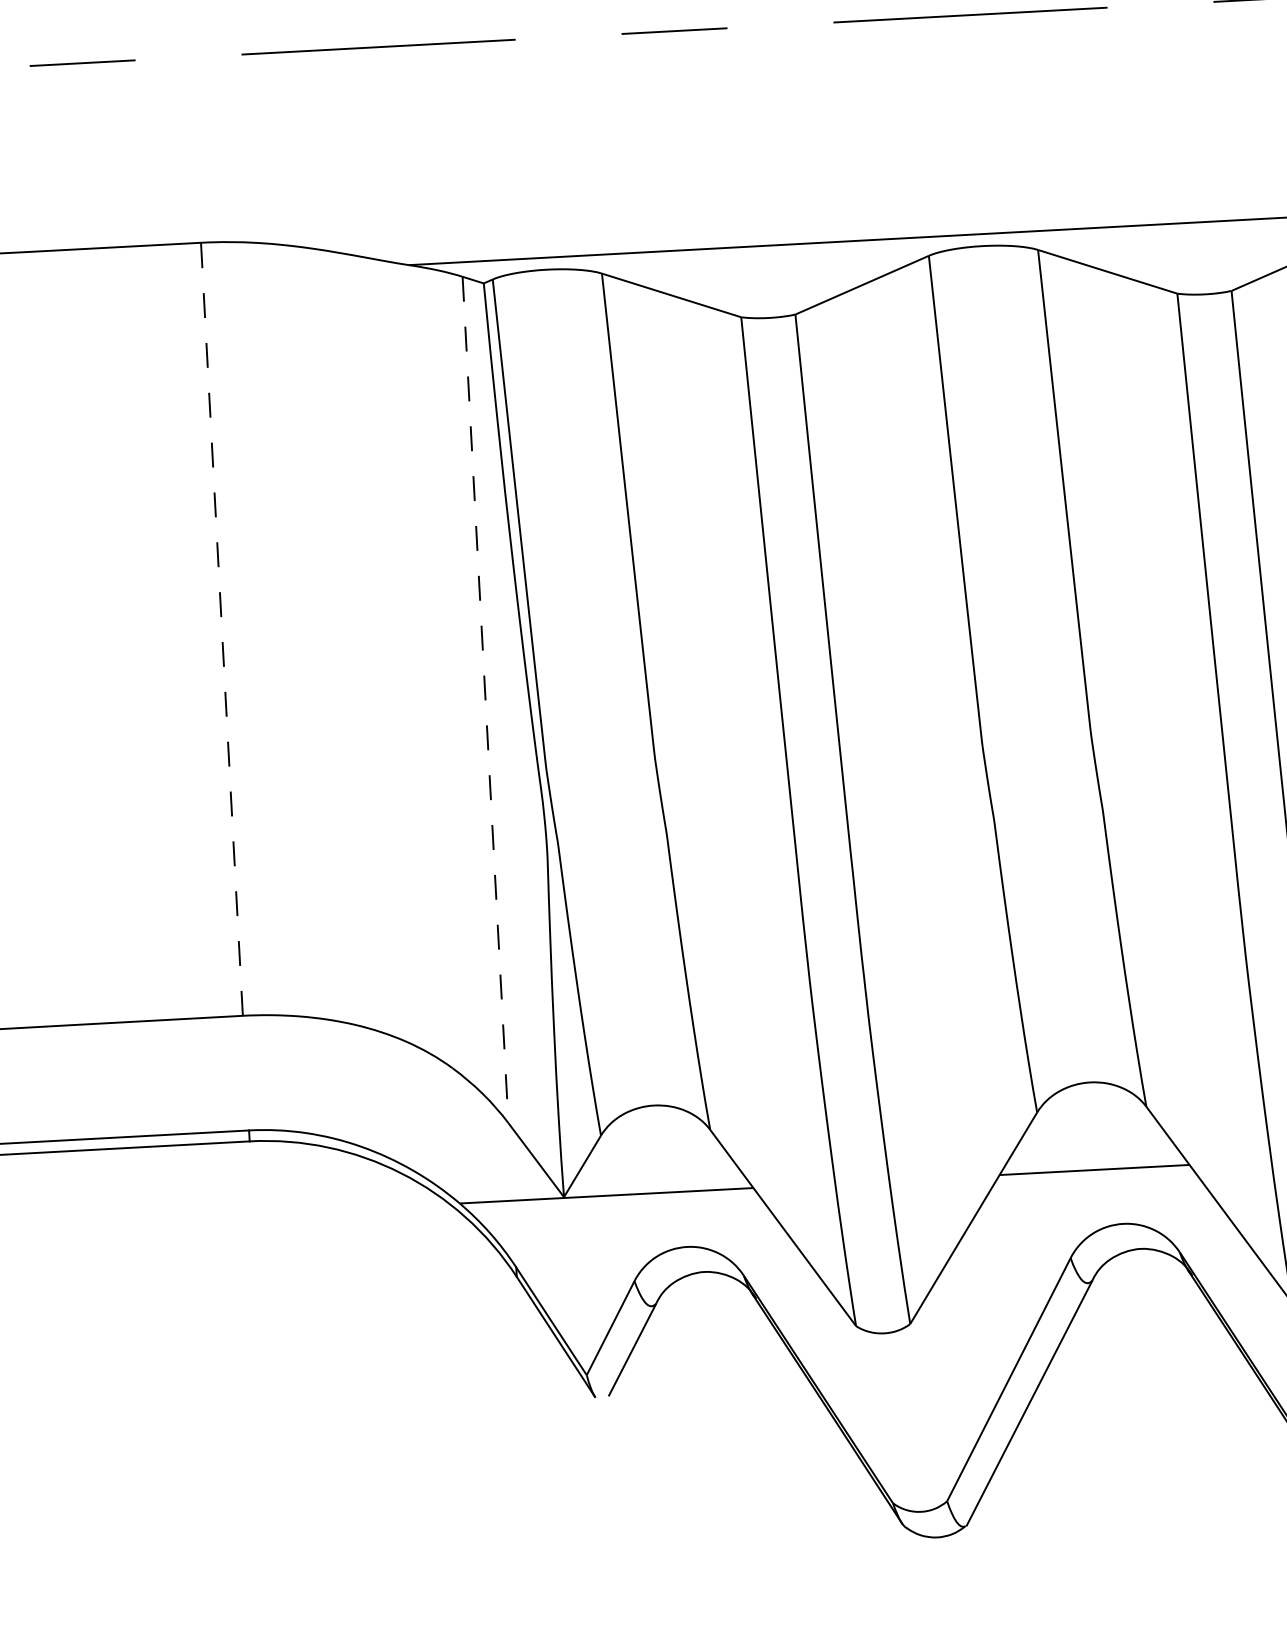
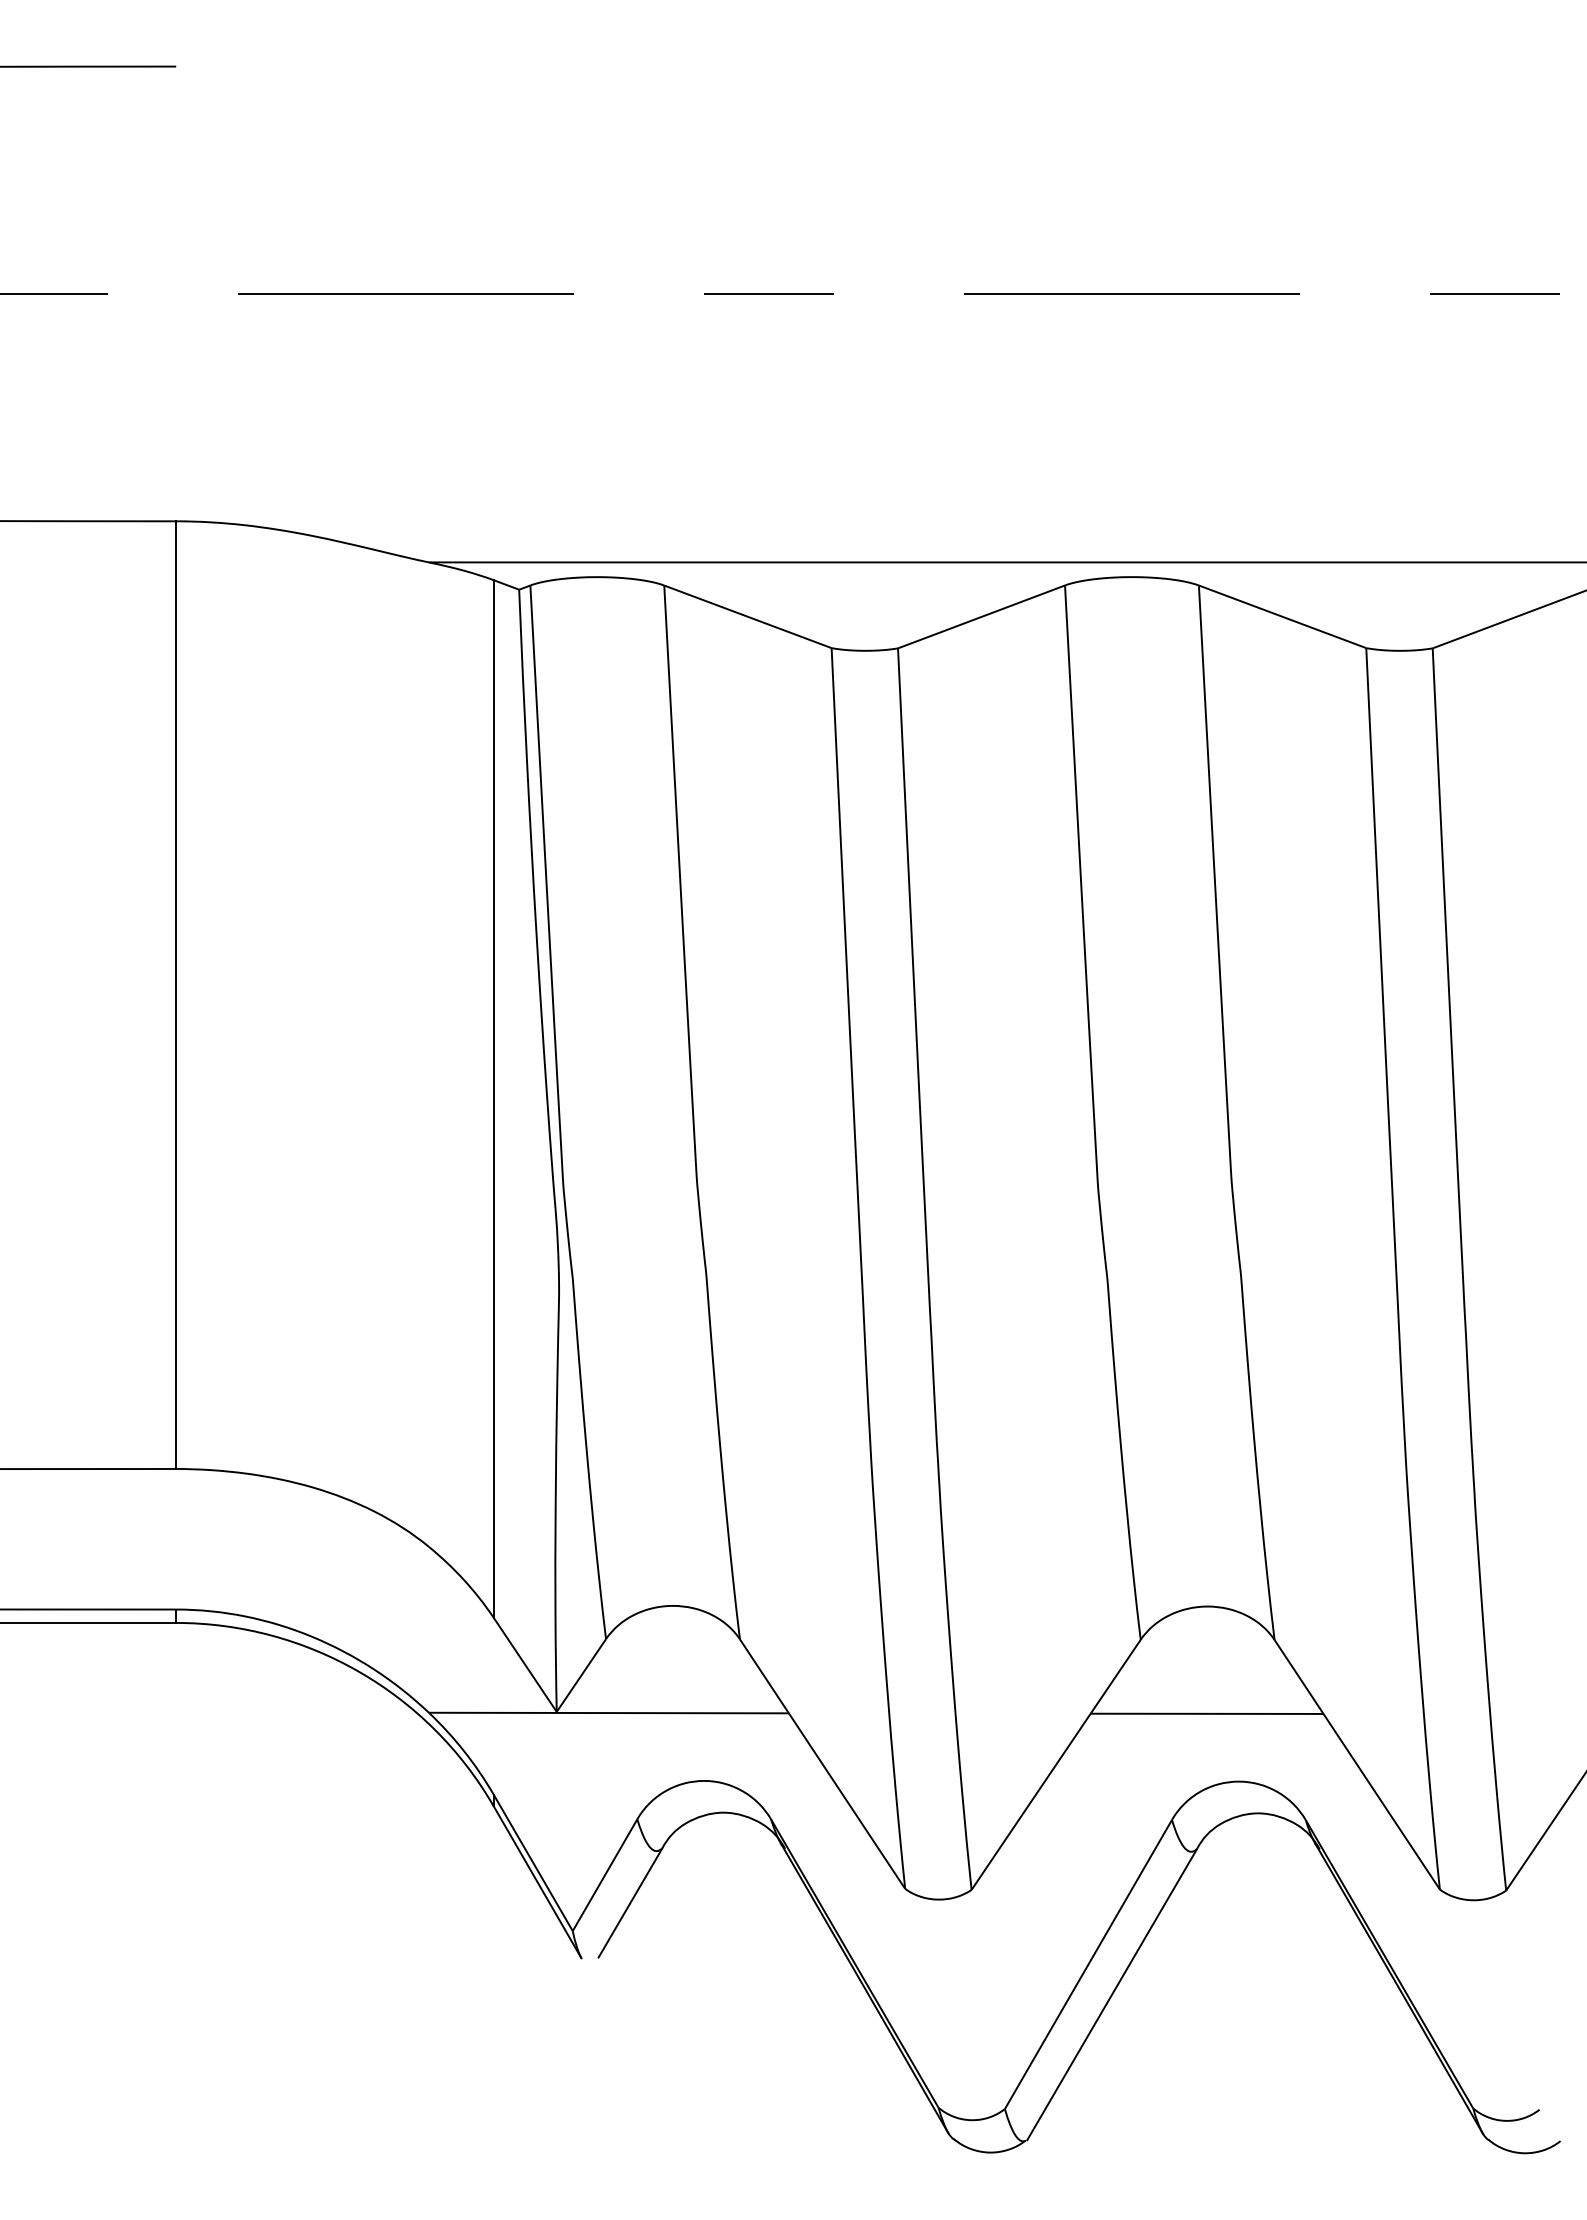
line: (222, 629) -> (176, 995), dashed -> solid
line: (485, 699) -> (493, 1098), dashed -> solid

